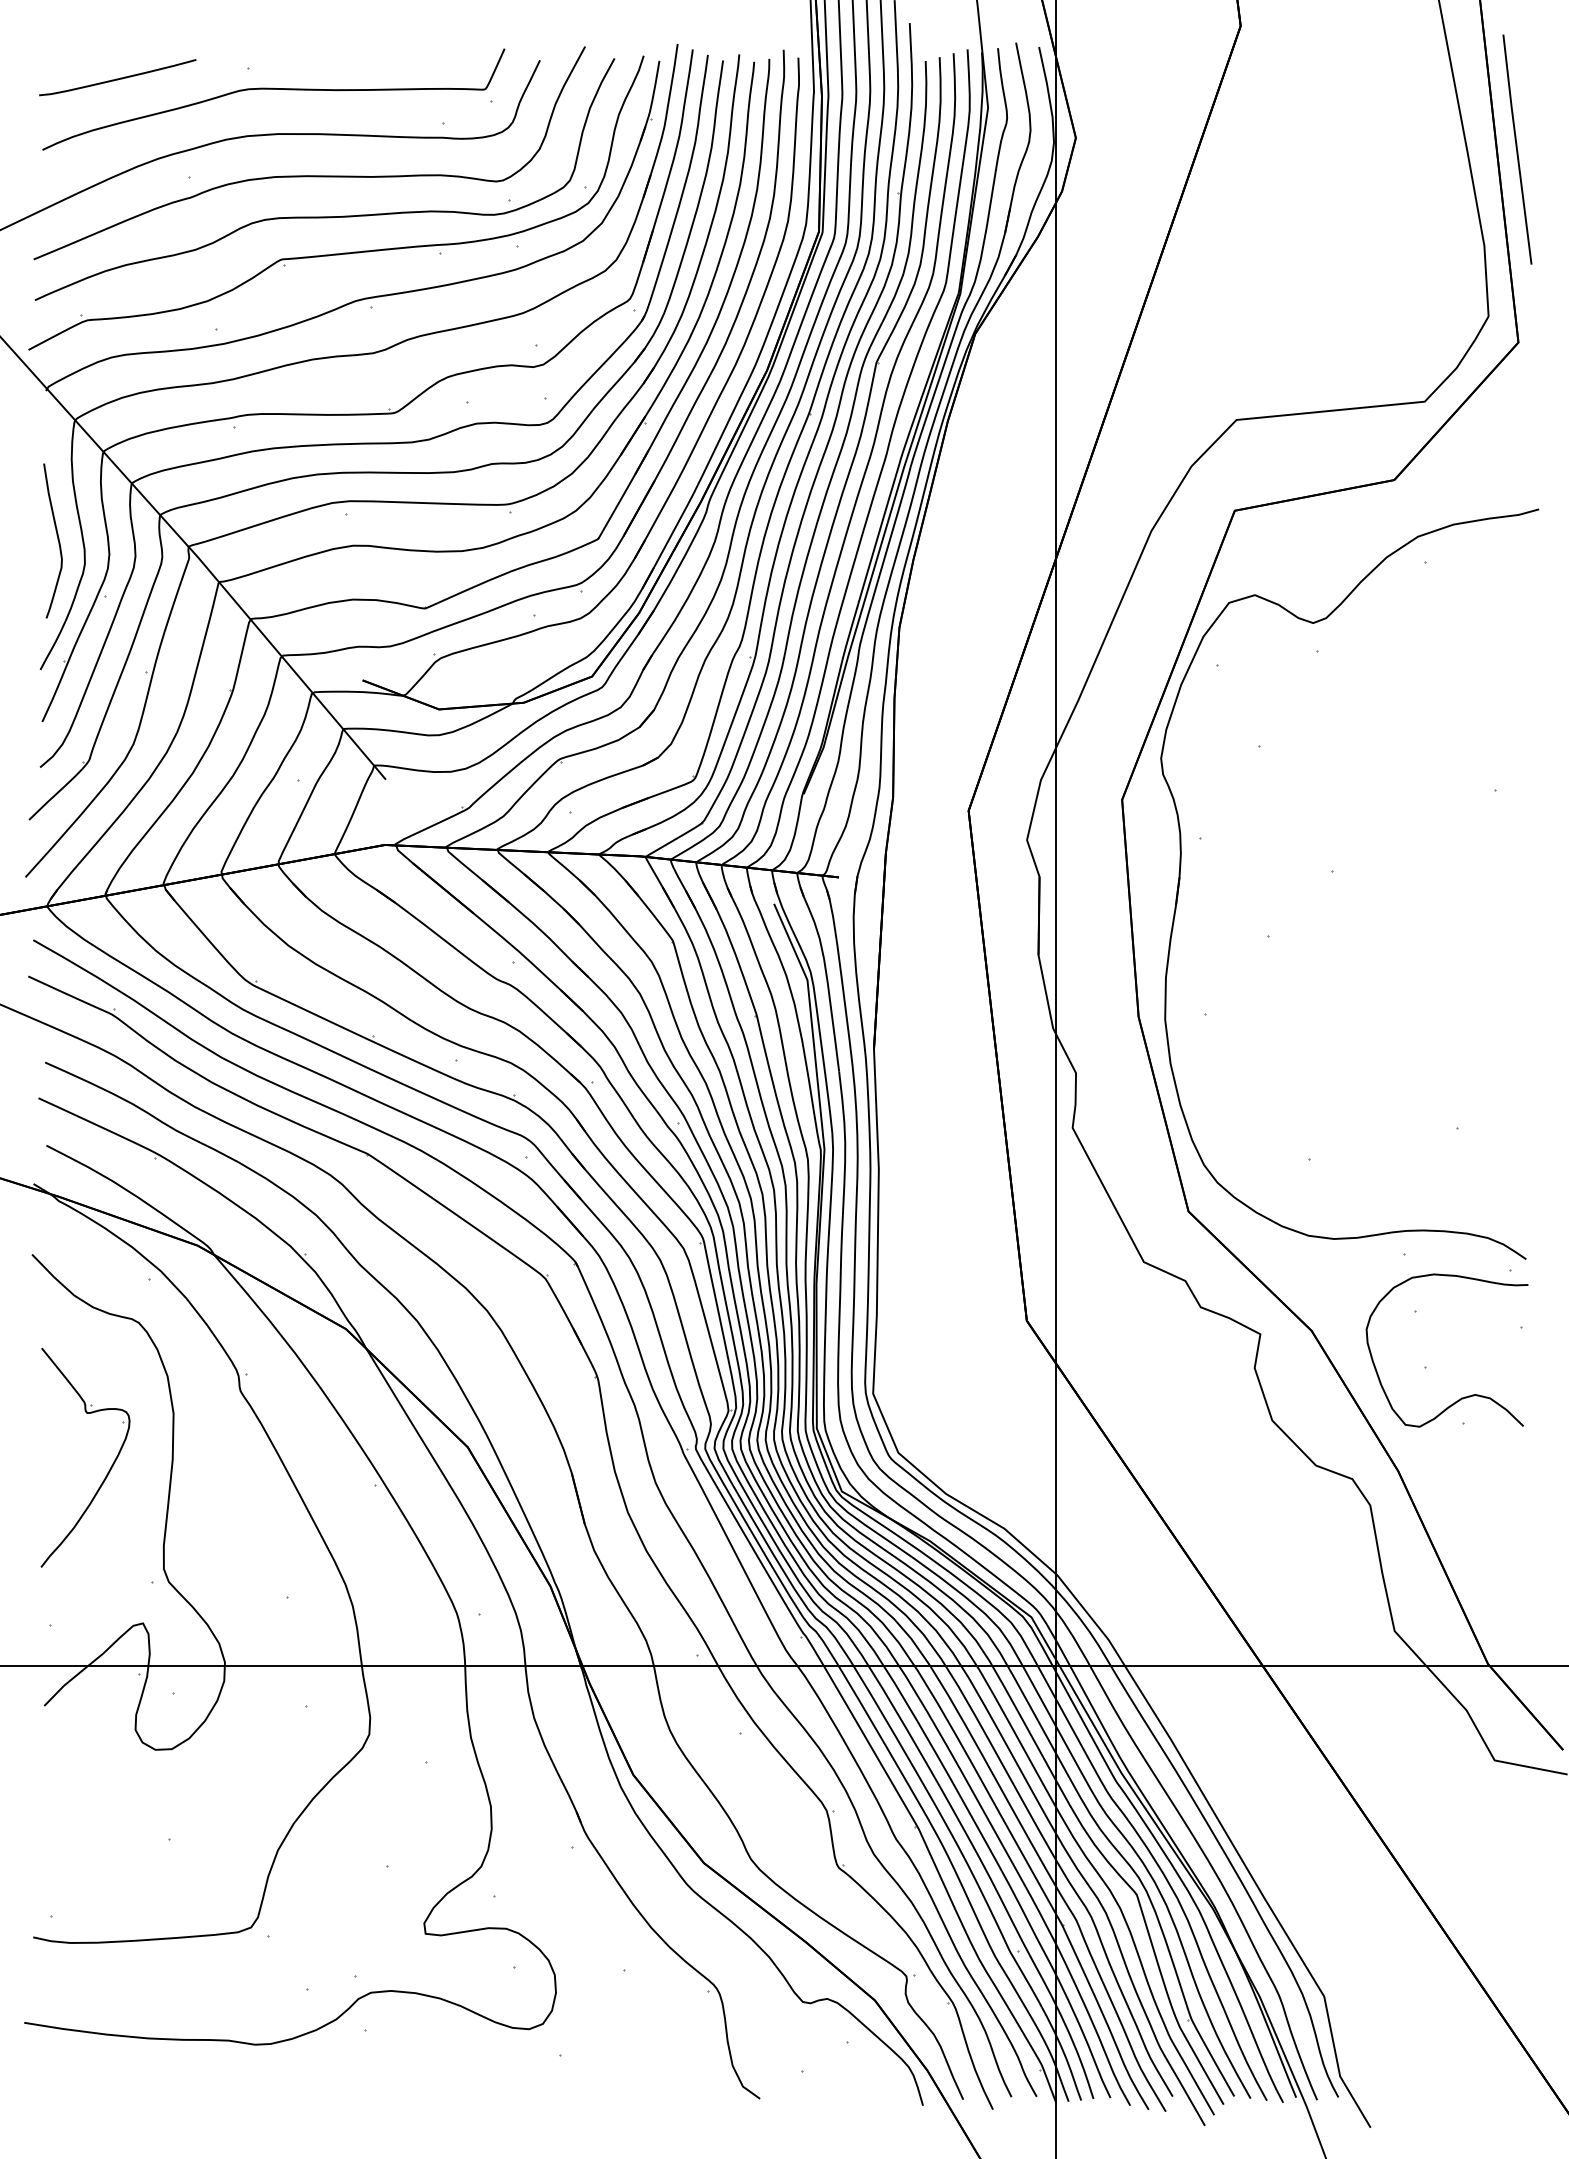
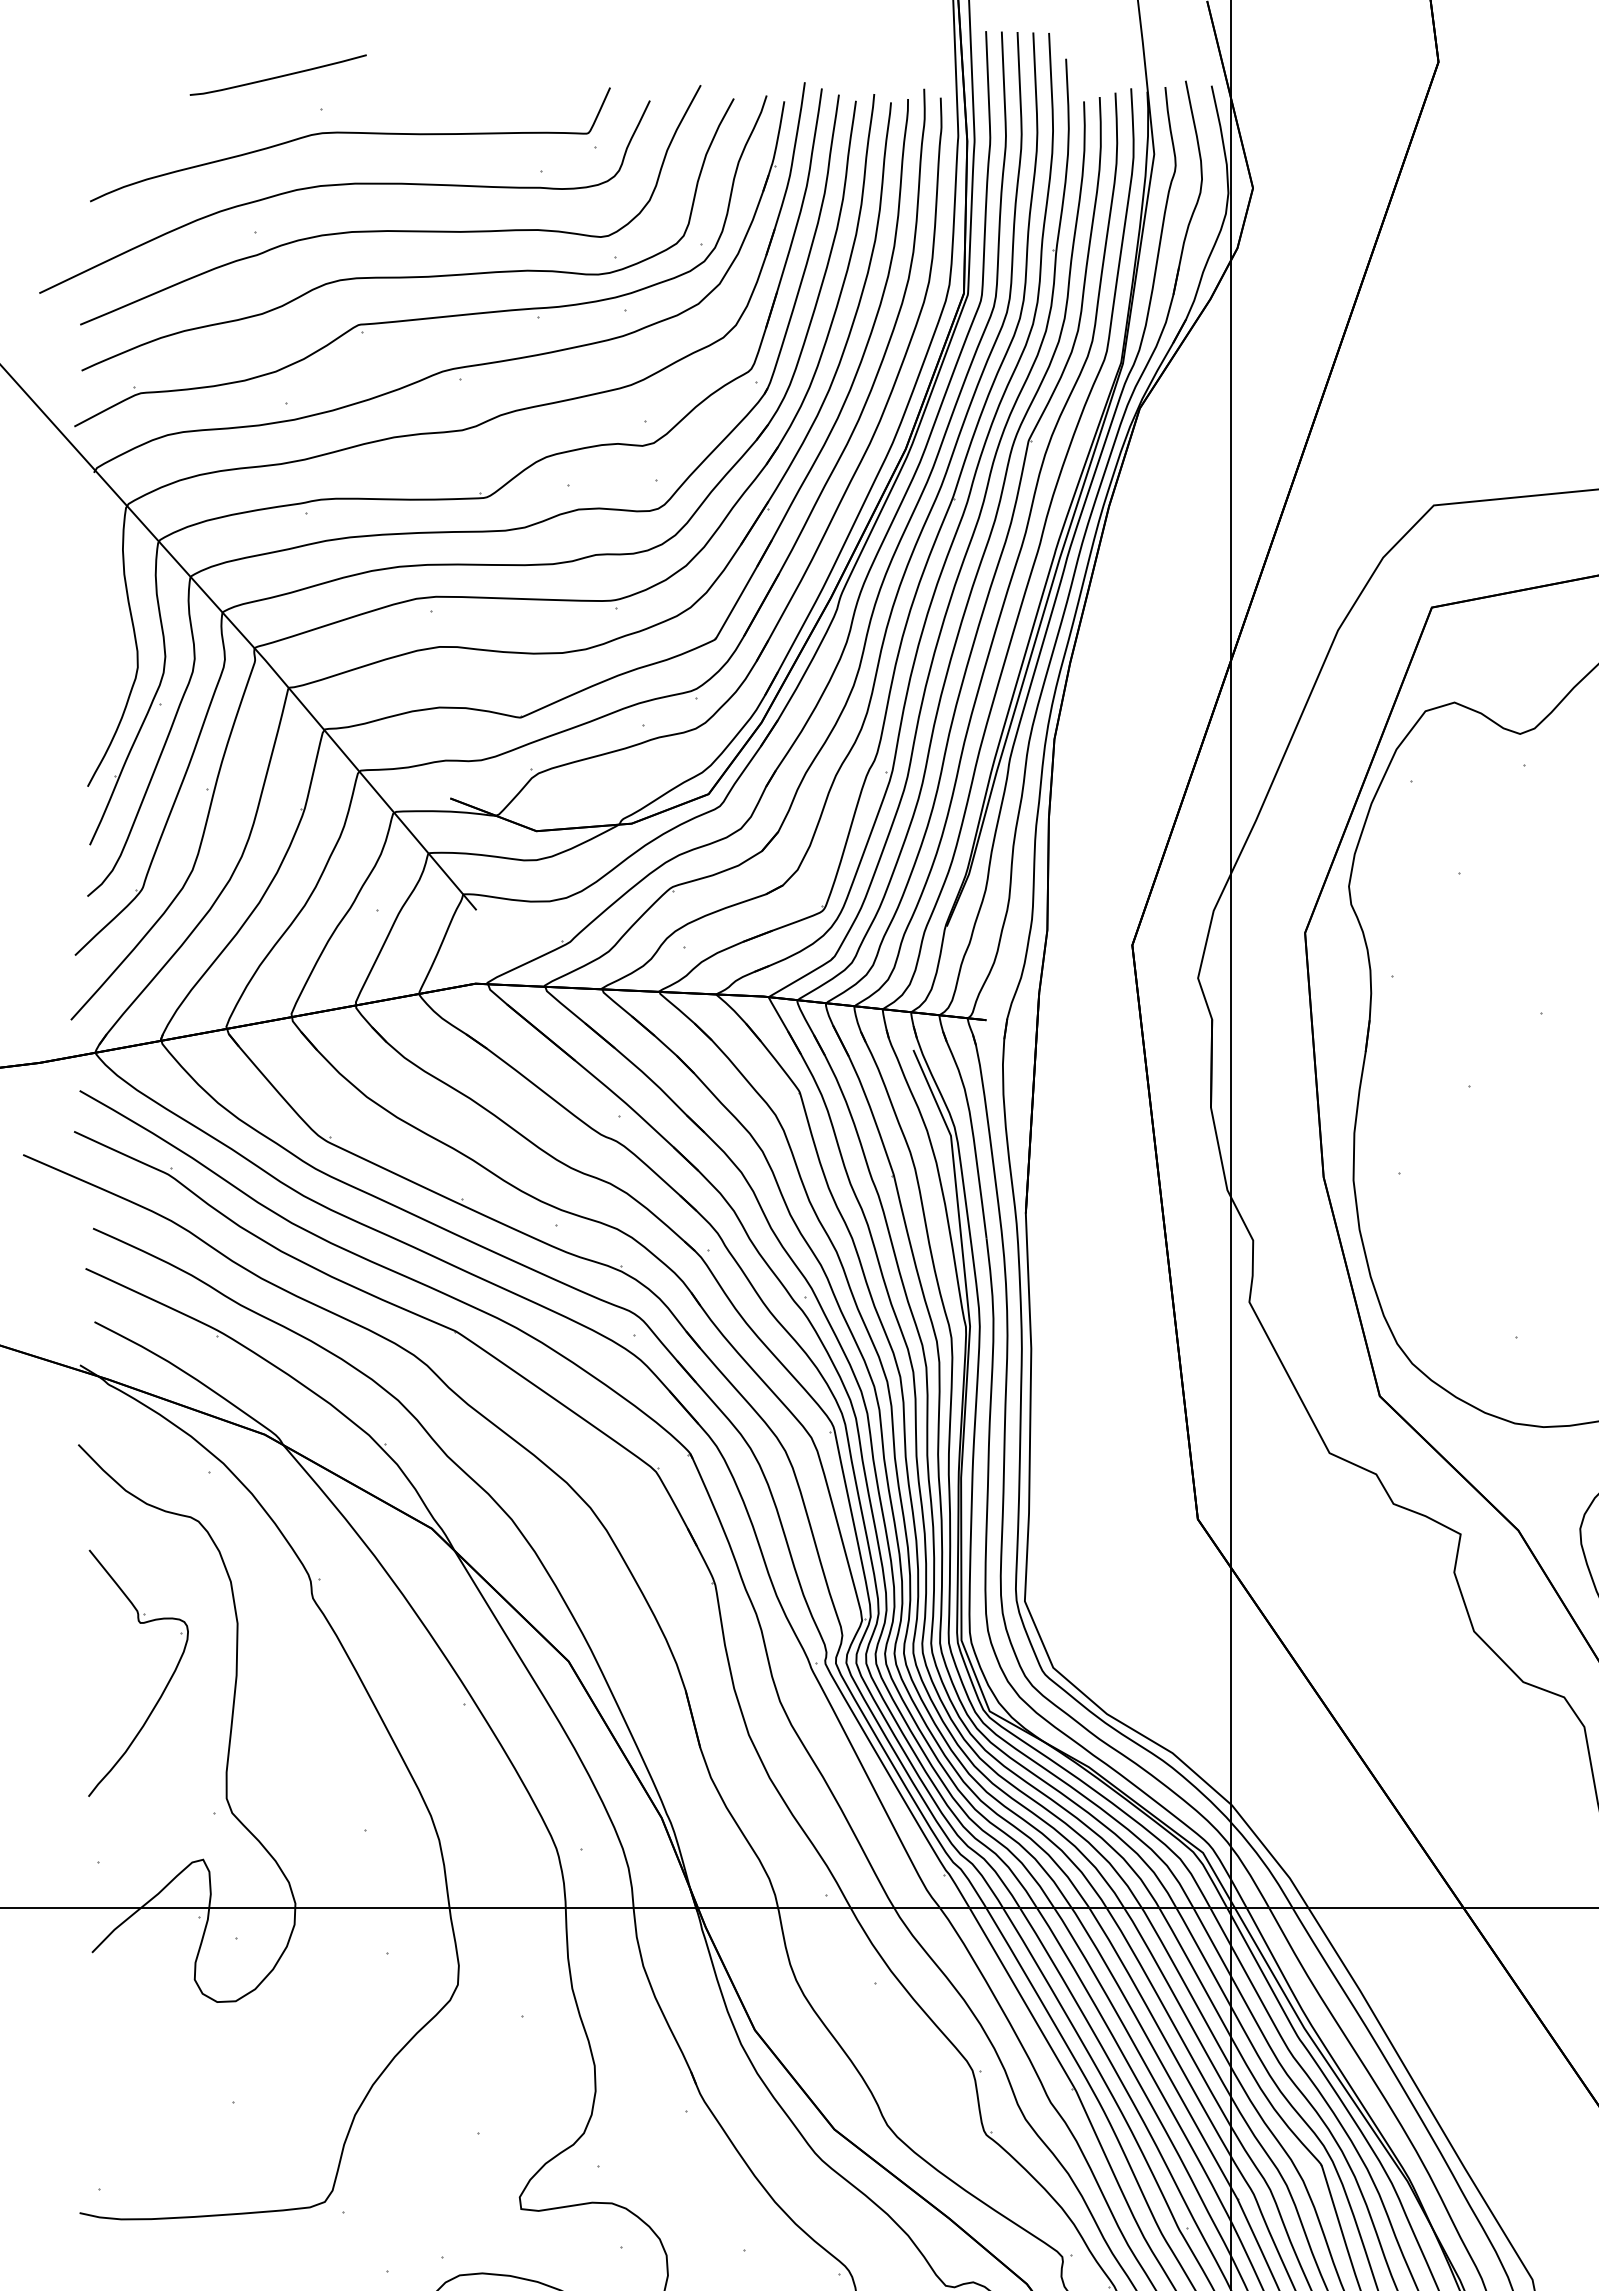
curve: (117, 78) -> (278, 76), moved
curve: (57, 539) -> (106, 639), removed

